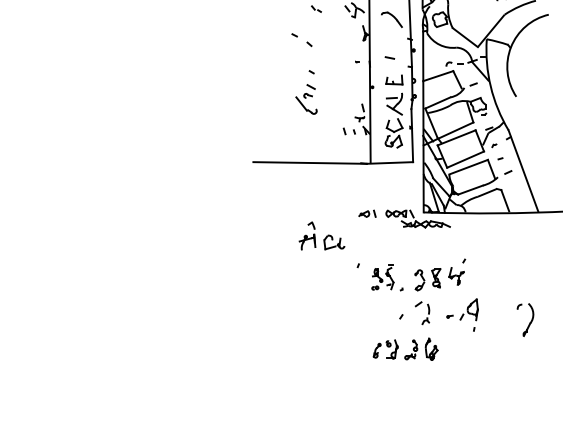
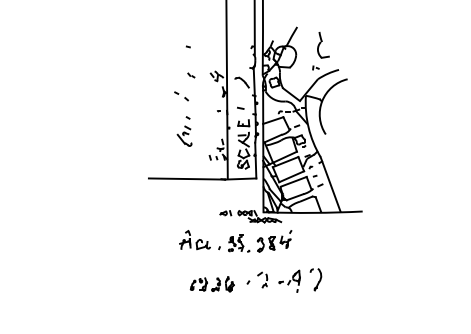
part: (321, 236) -> (194, 240), moved
part: (419, 275) -> (260, 241), moved
part: (524, 319) -> (315, 279), moved
part: (404, 349) -> (211, 284), moved

